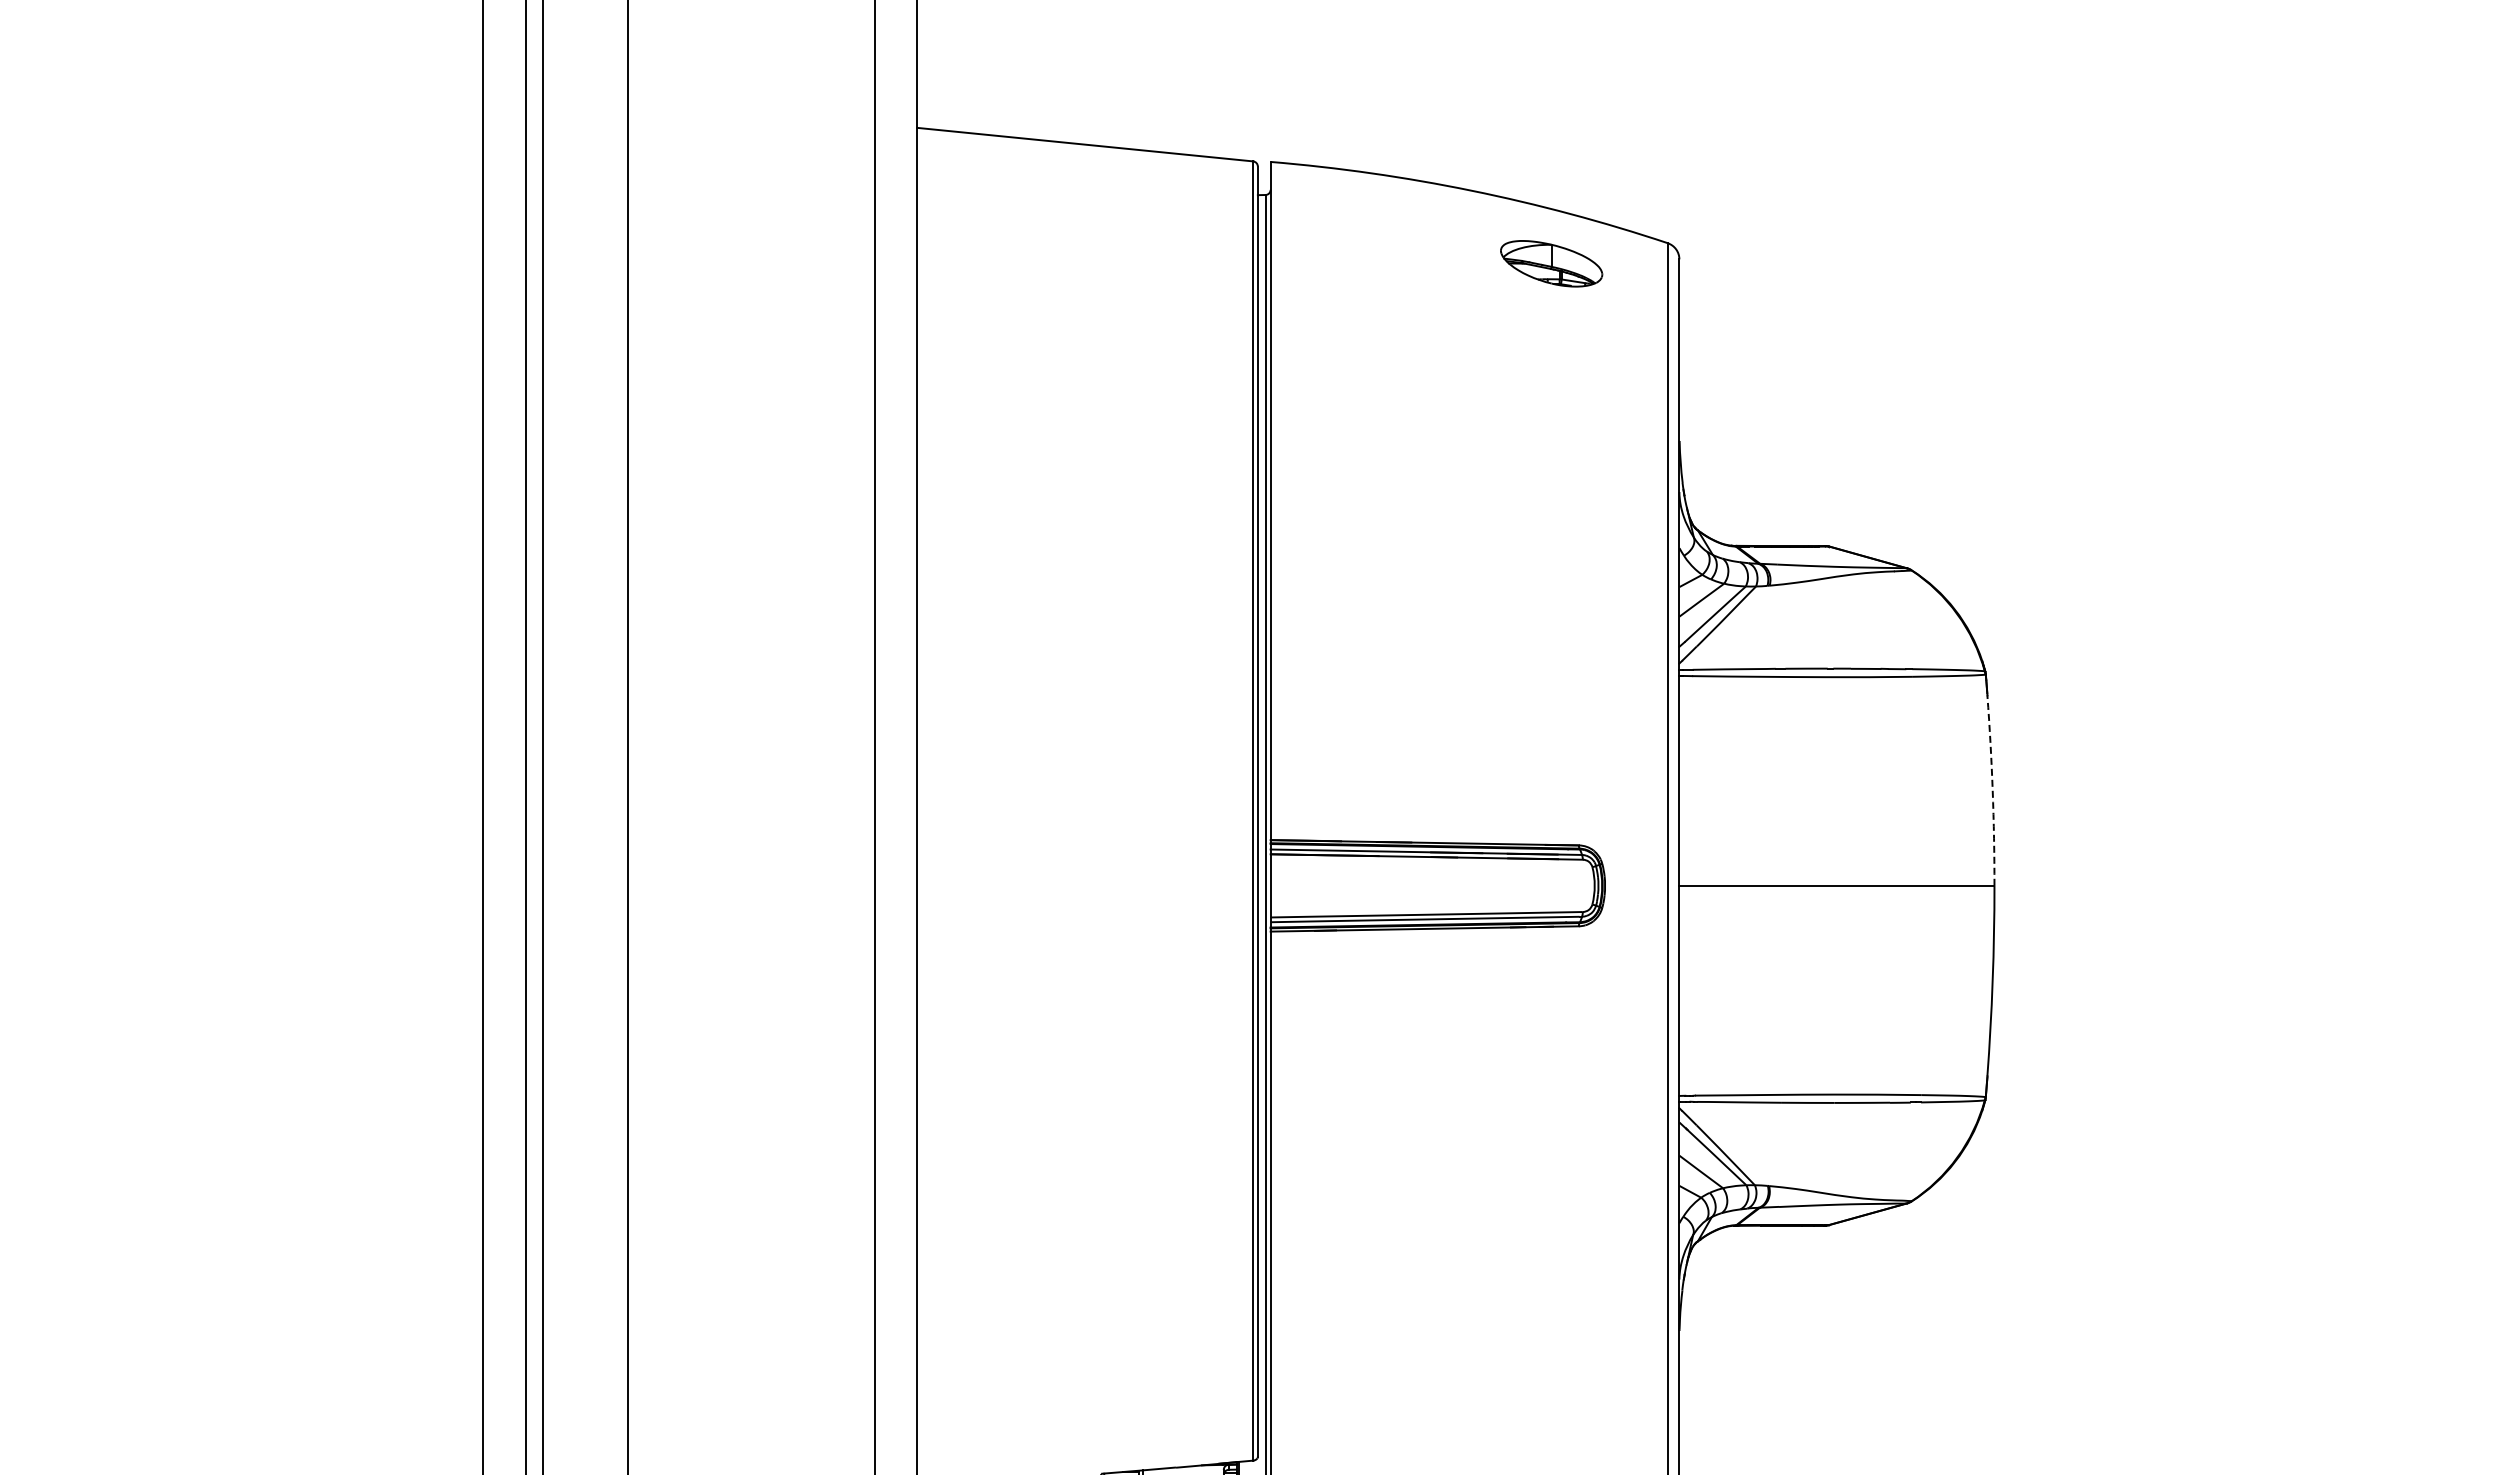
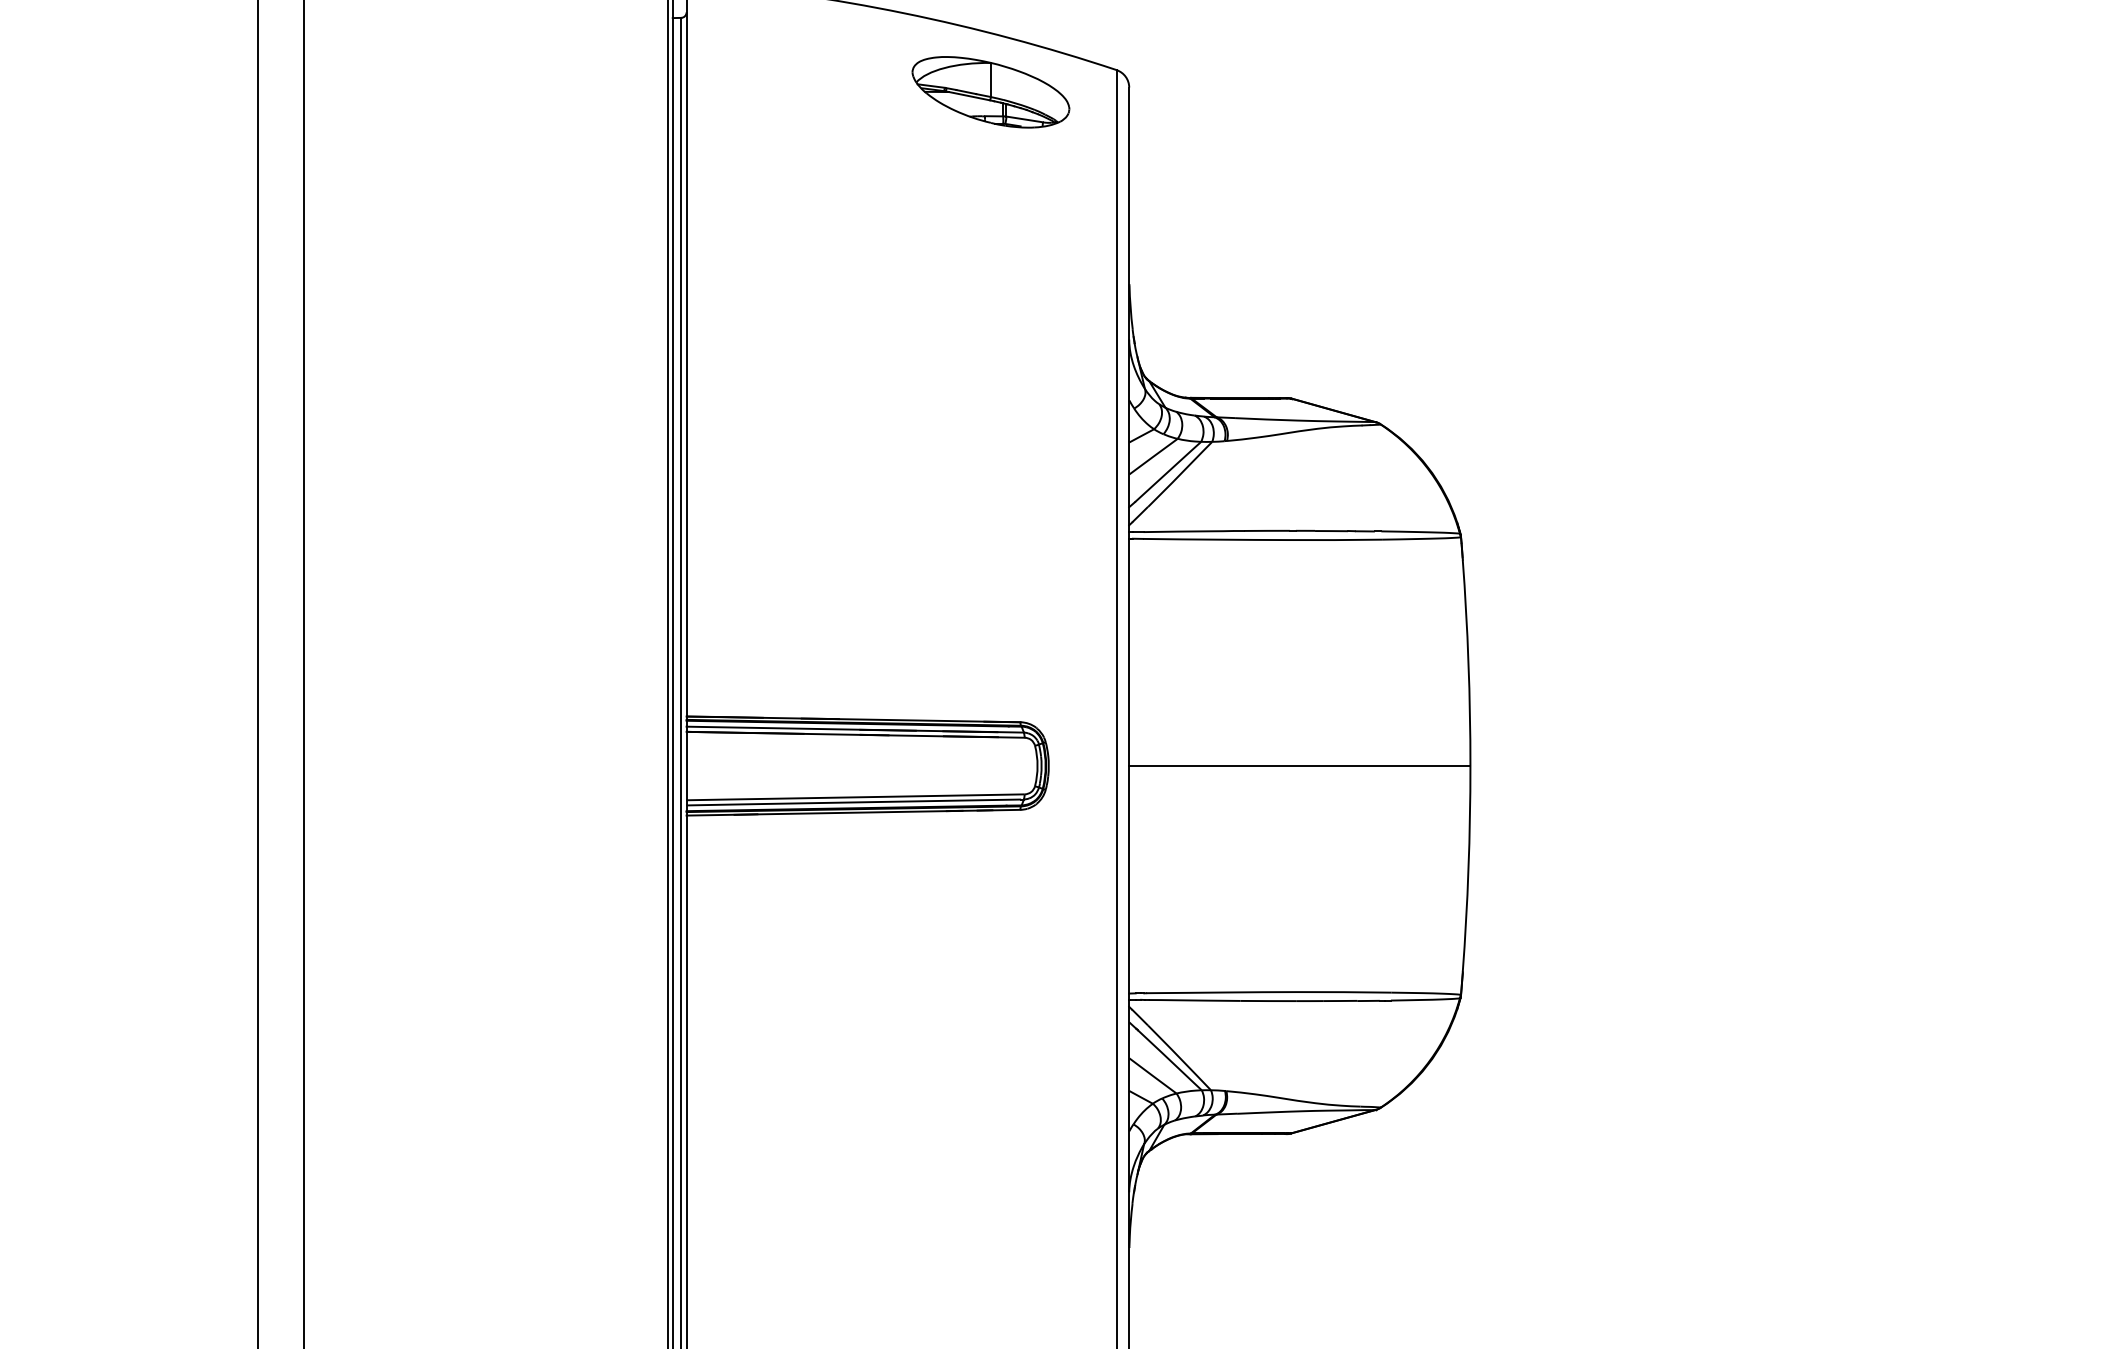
part: (1551, 263) -> (990, 92), size x1.43
arc: (1992, 790) -> (1468, 662), dashed -> solid

